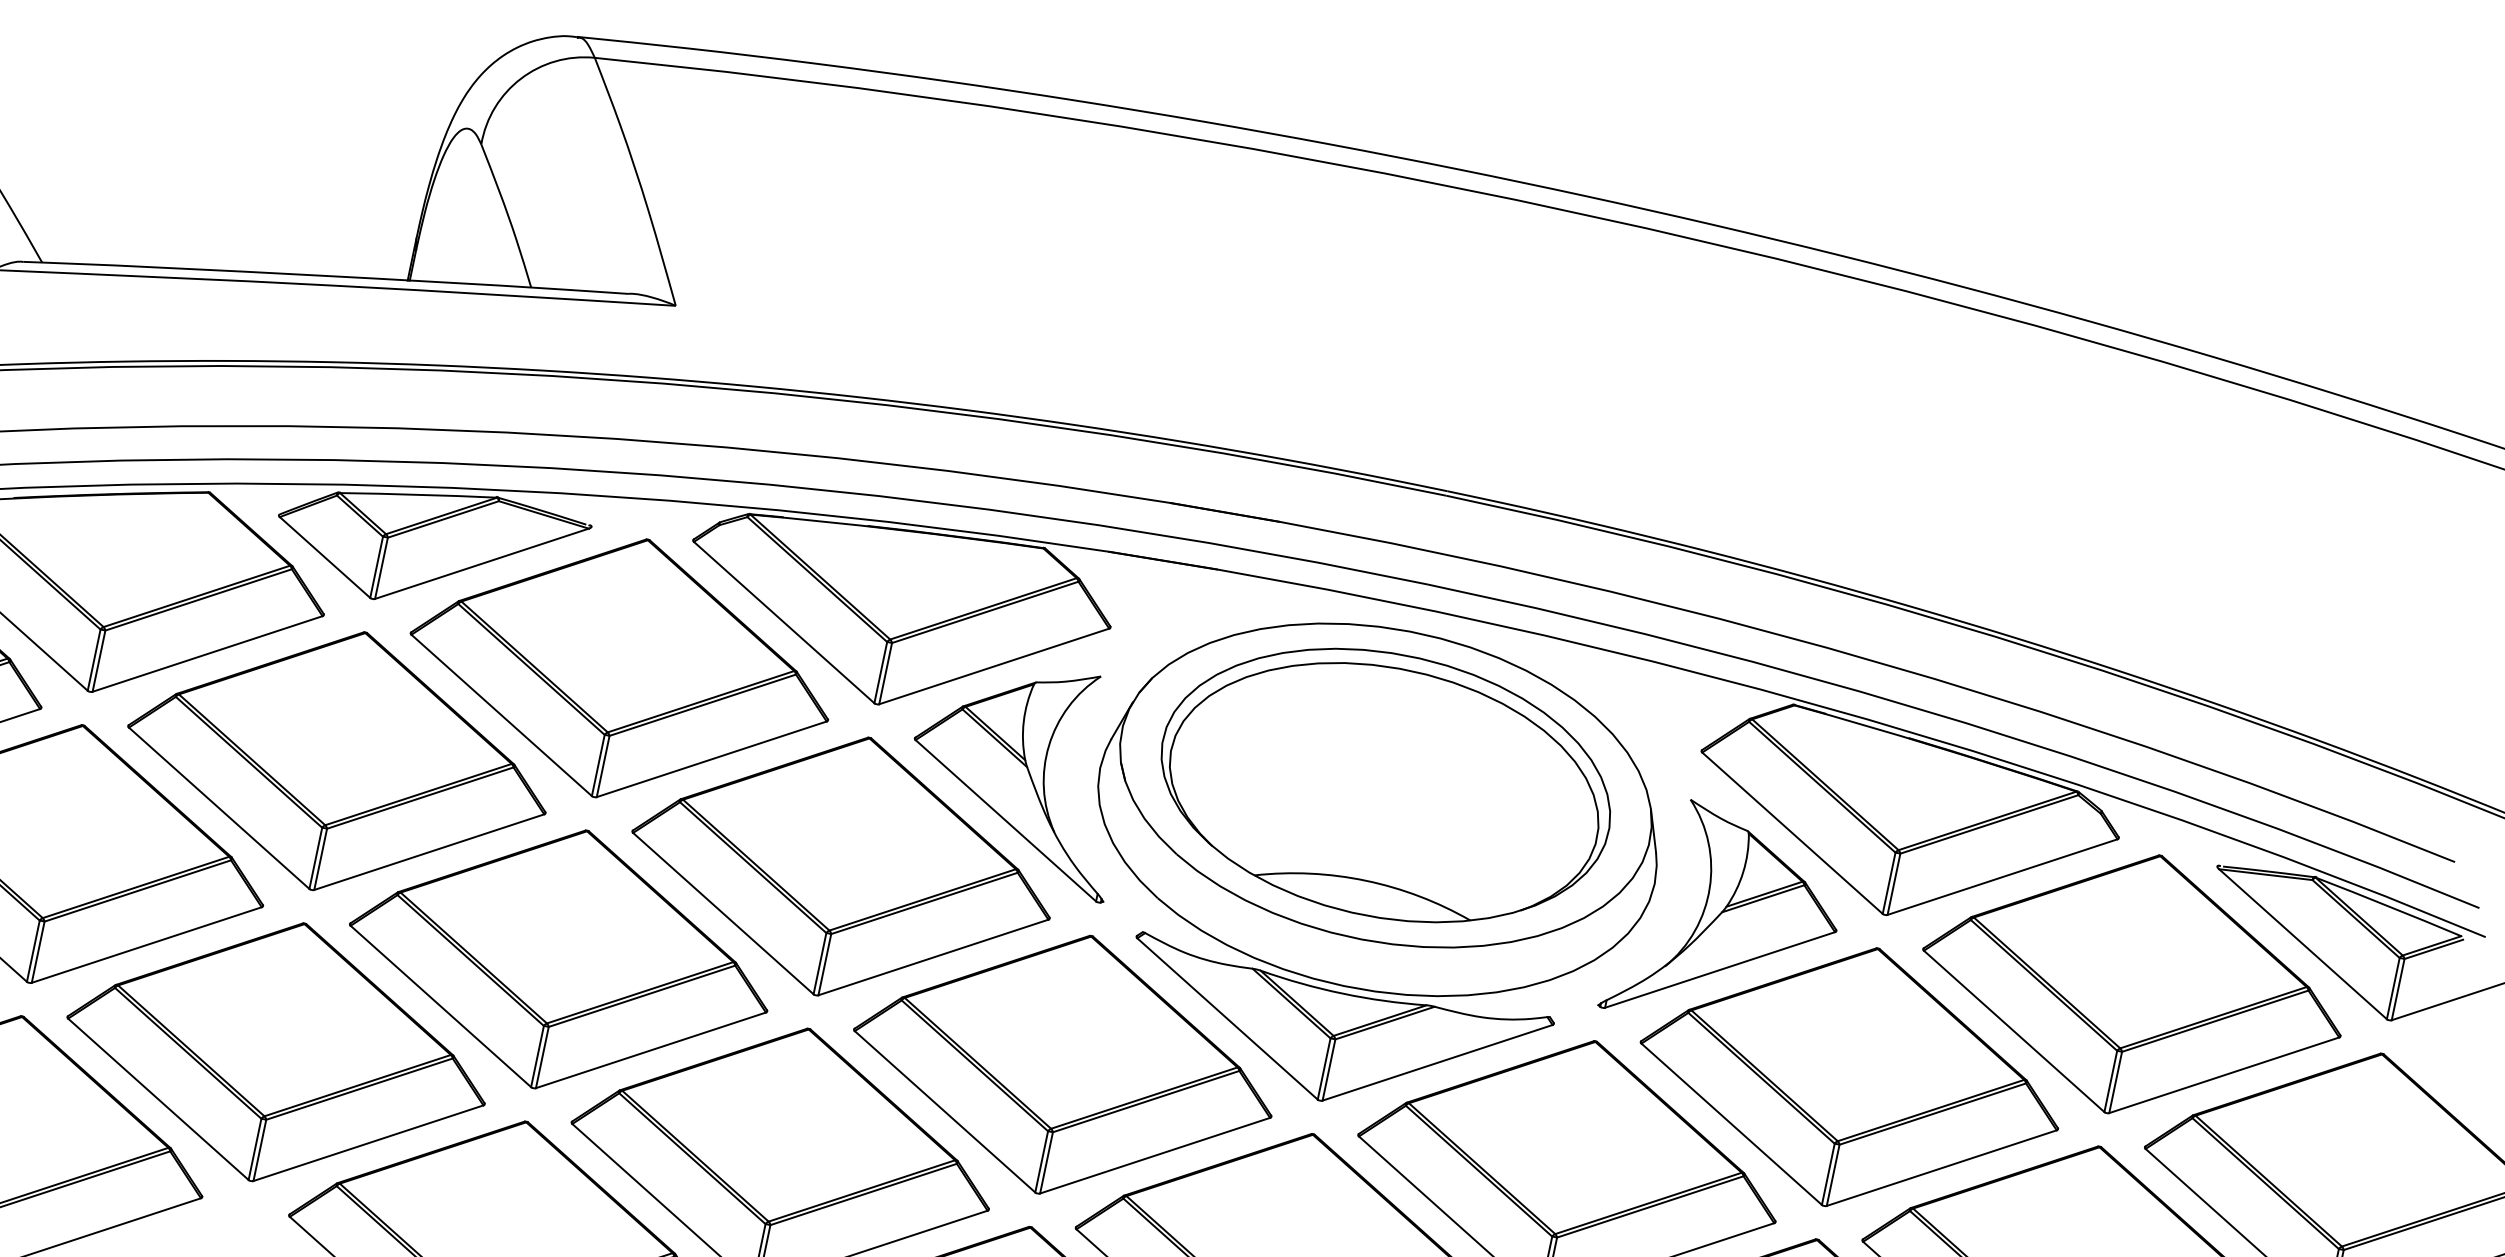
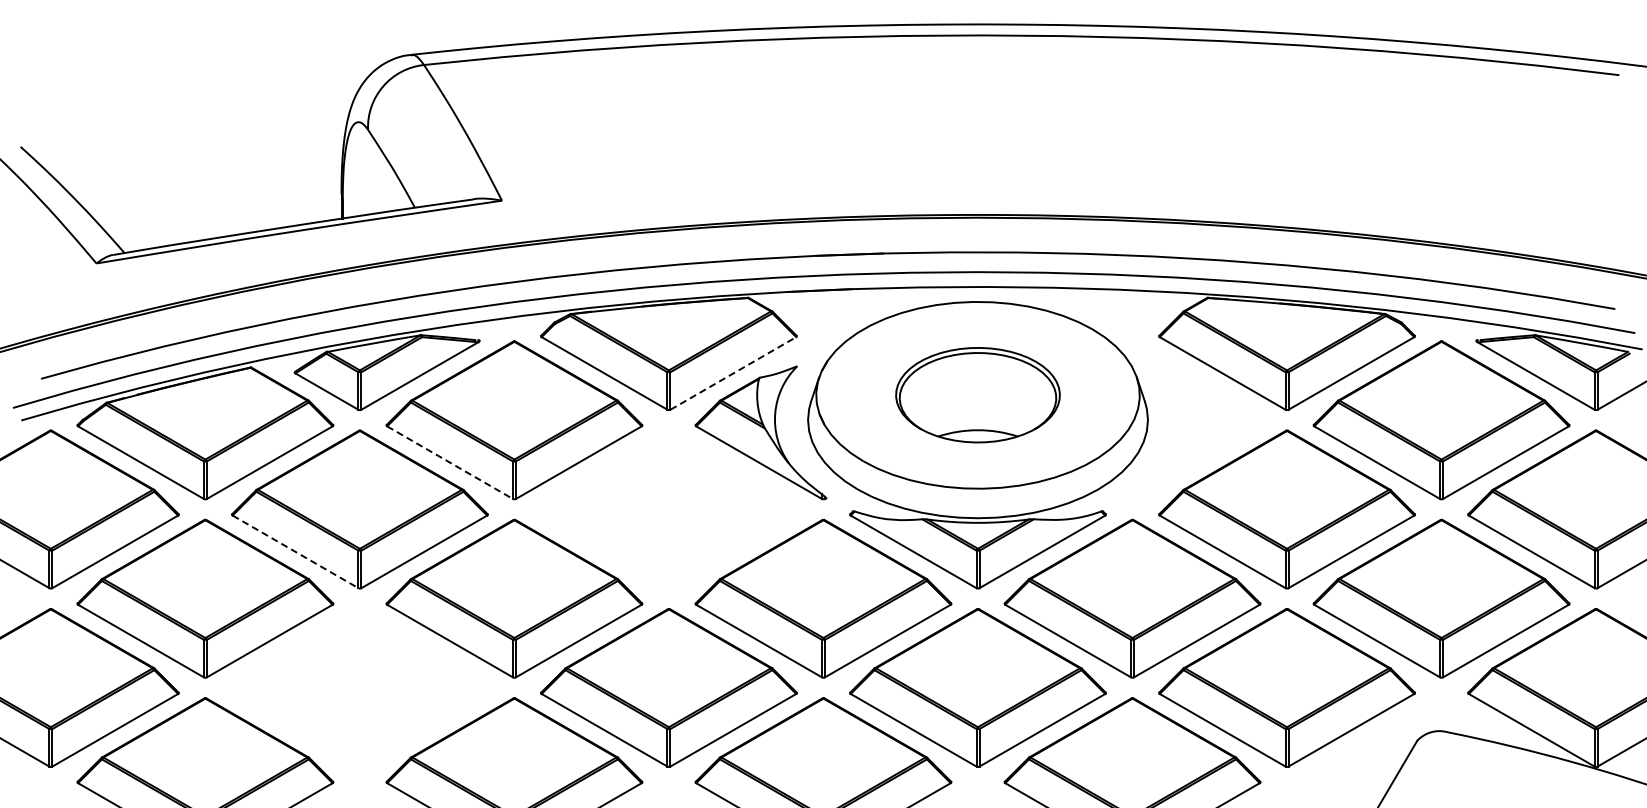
line: (994, 666) -> (733, 373), solid -> dashed
line: (502, 715) -> (450, 462), solid -> dashed
part: (1385, 783) -> (977, 394), size x0.6
line: (219, 807) -> (295, 551), solid -> dashed
part: (842, 866) -> (668, 509), removed
part: (1726, 919) -> (1194, 432), removed
part: (277, 1051) -> (359, 687), removed

